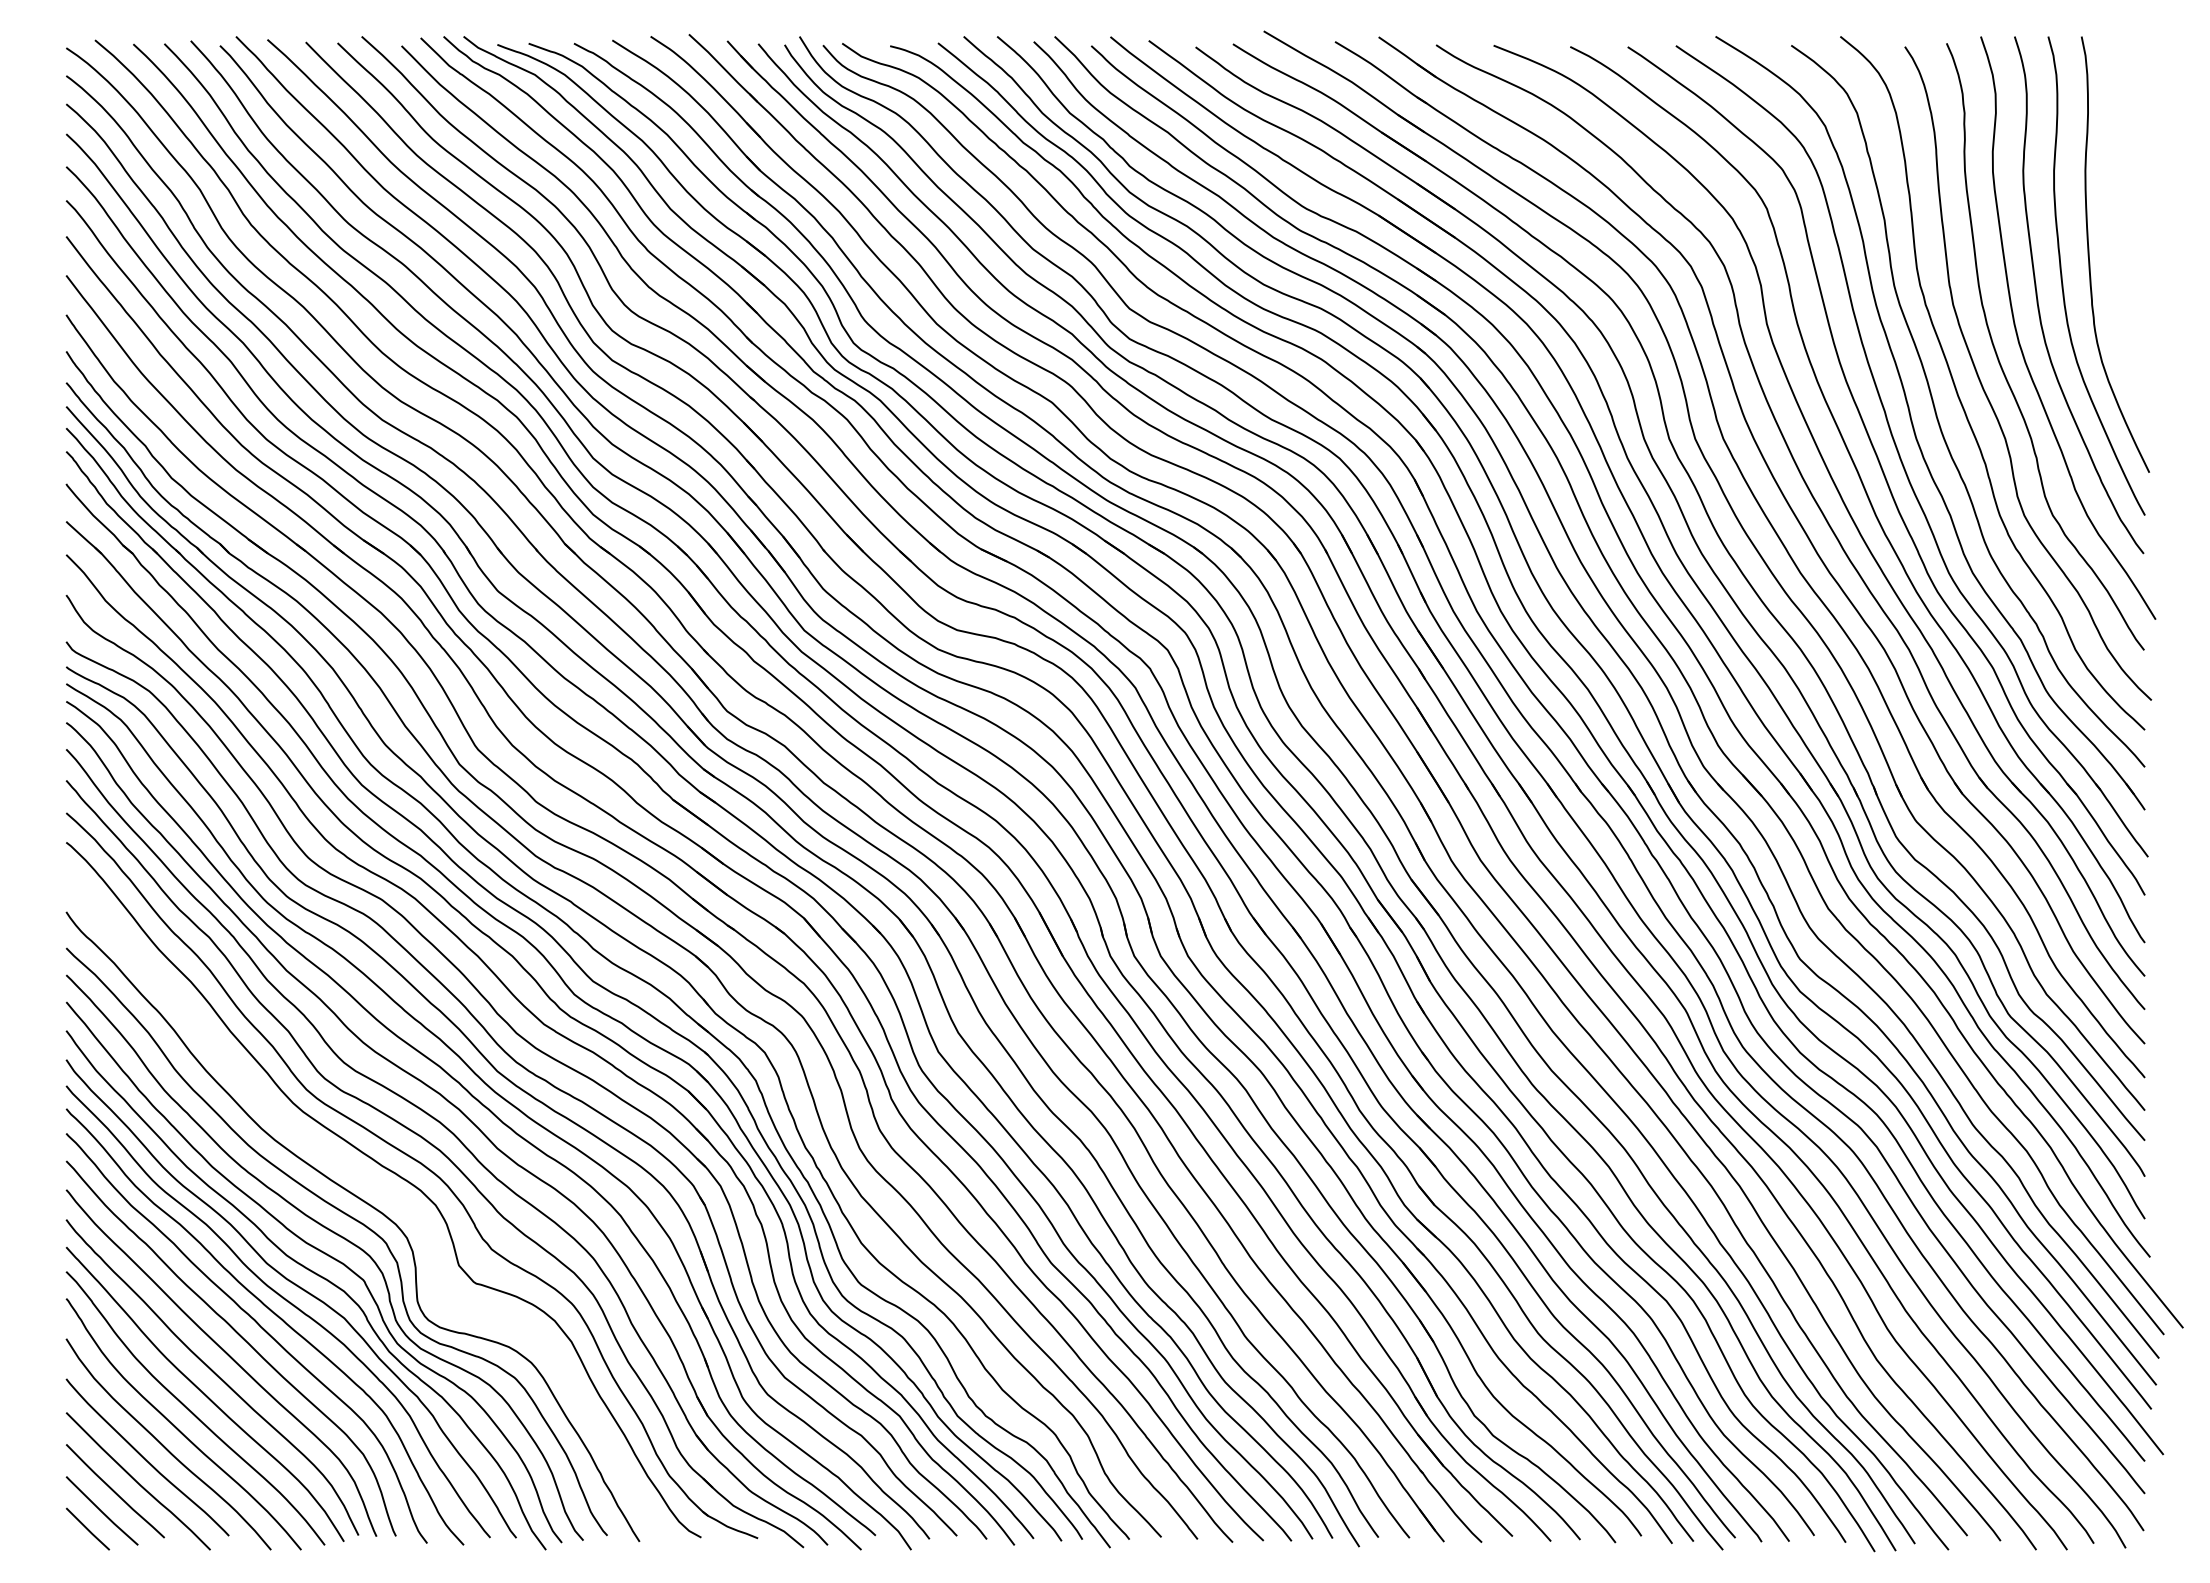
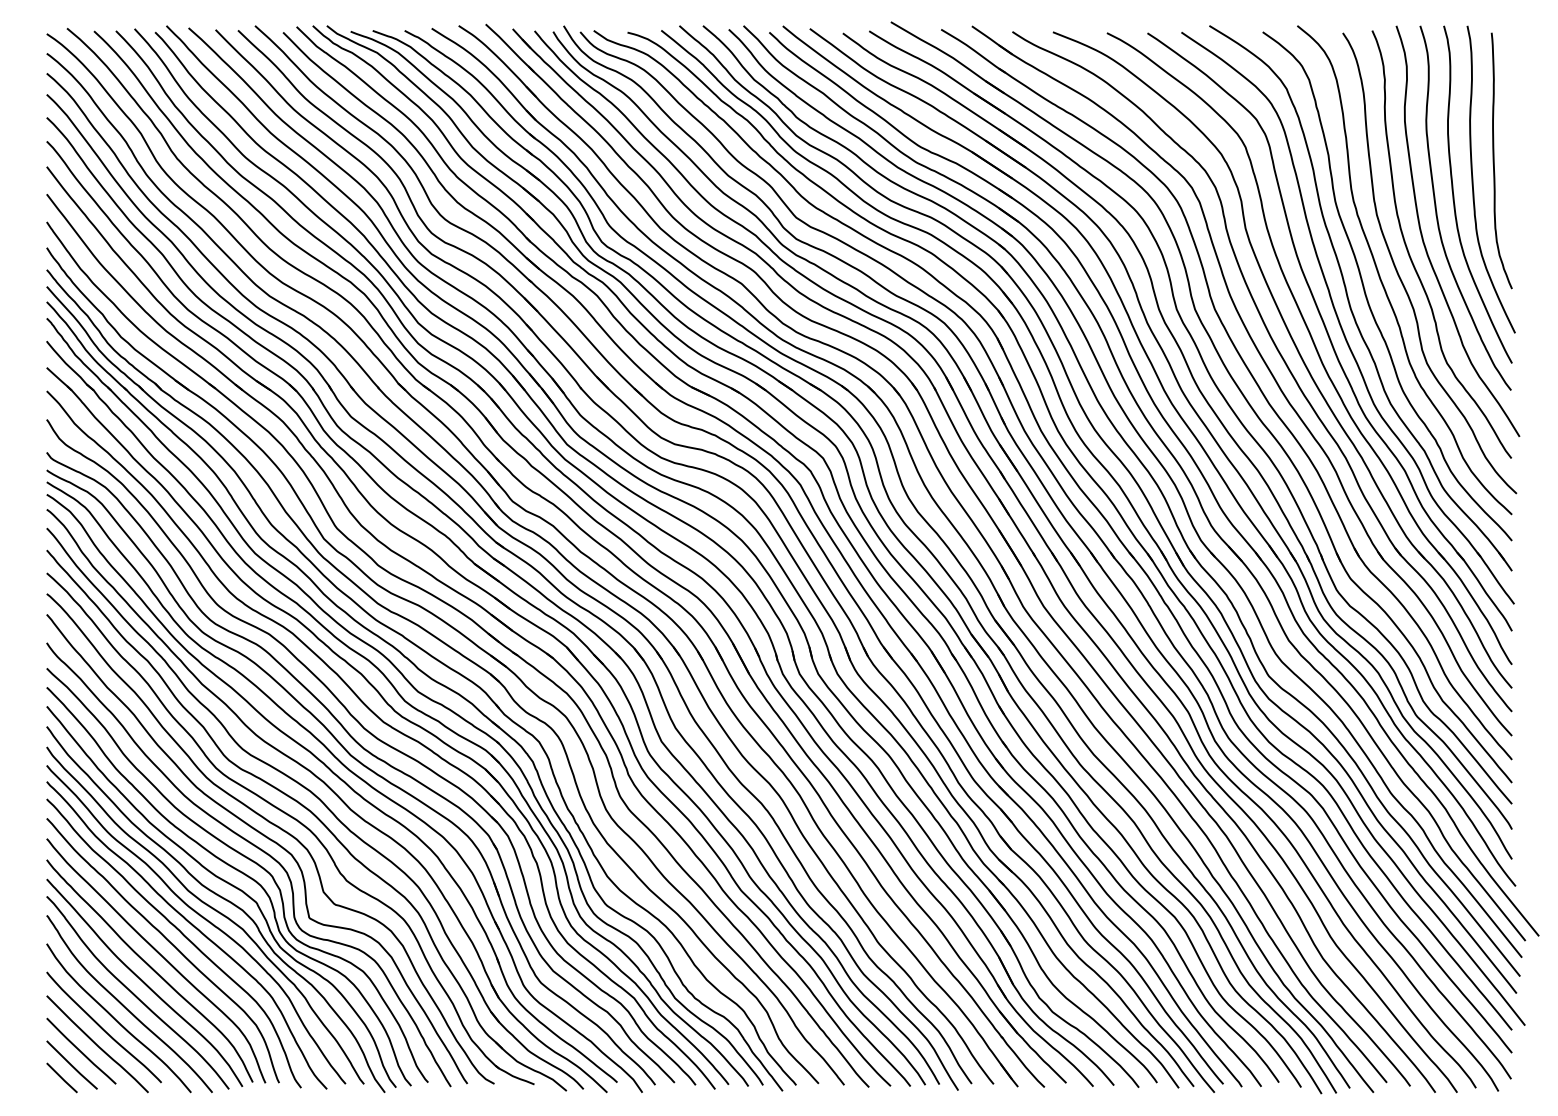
curve: (2119, 228) -> (1494, 161), added
curve: (374, 1186) -> (264, 836), added

